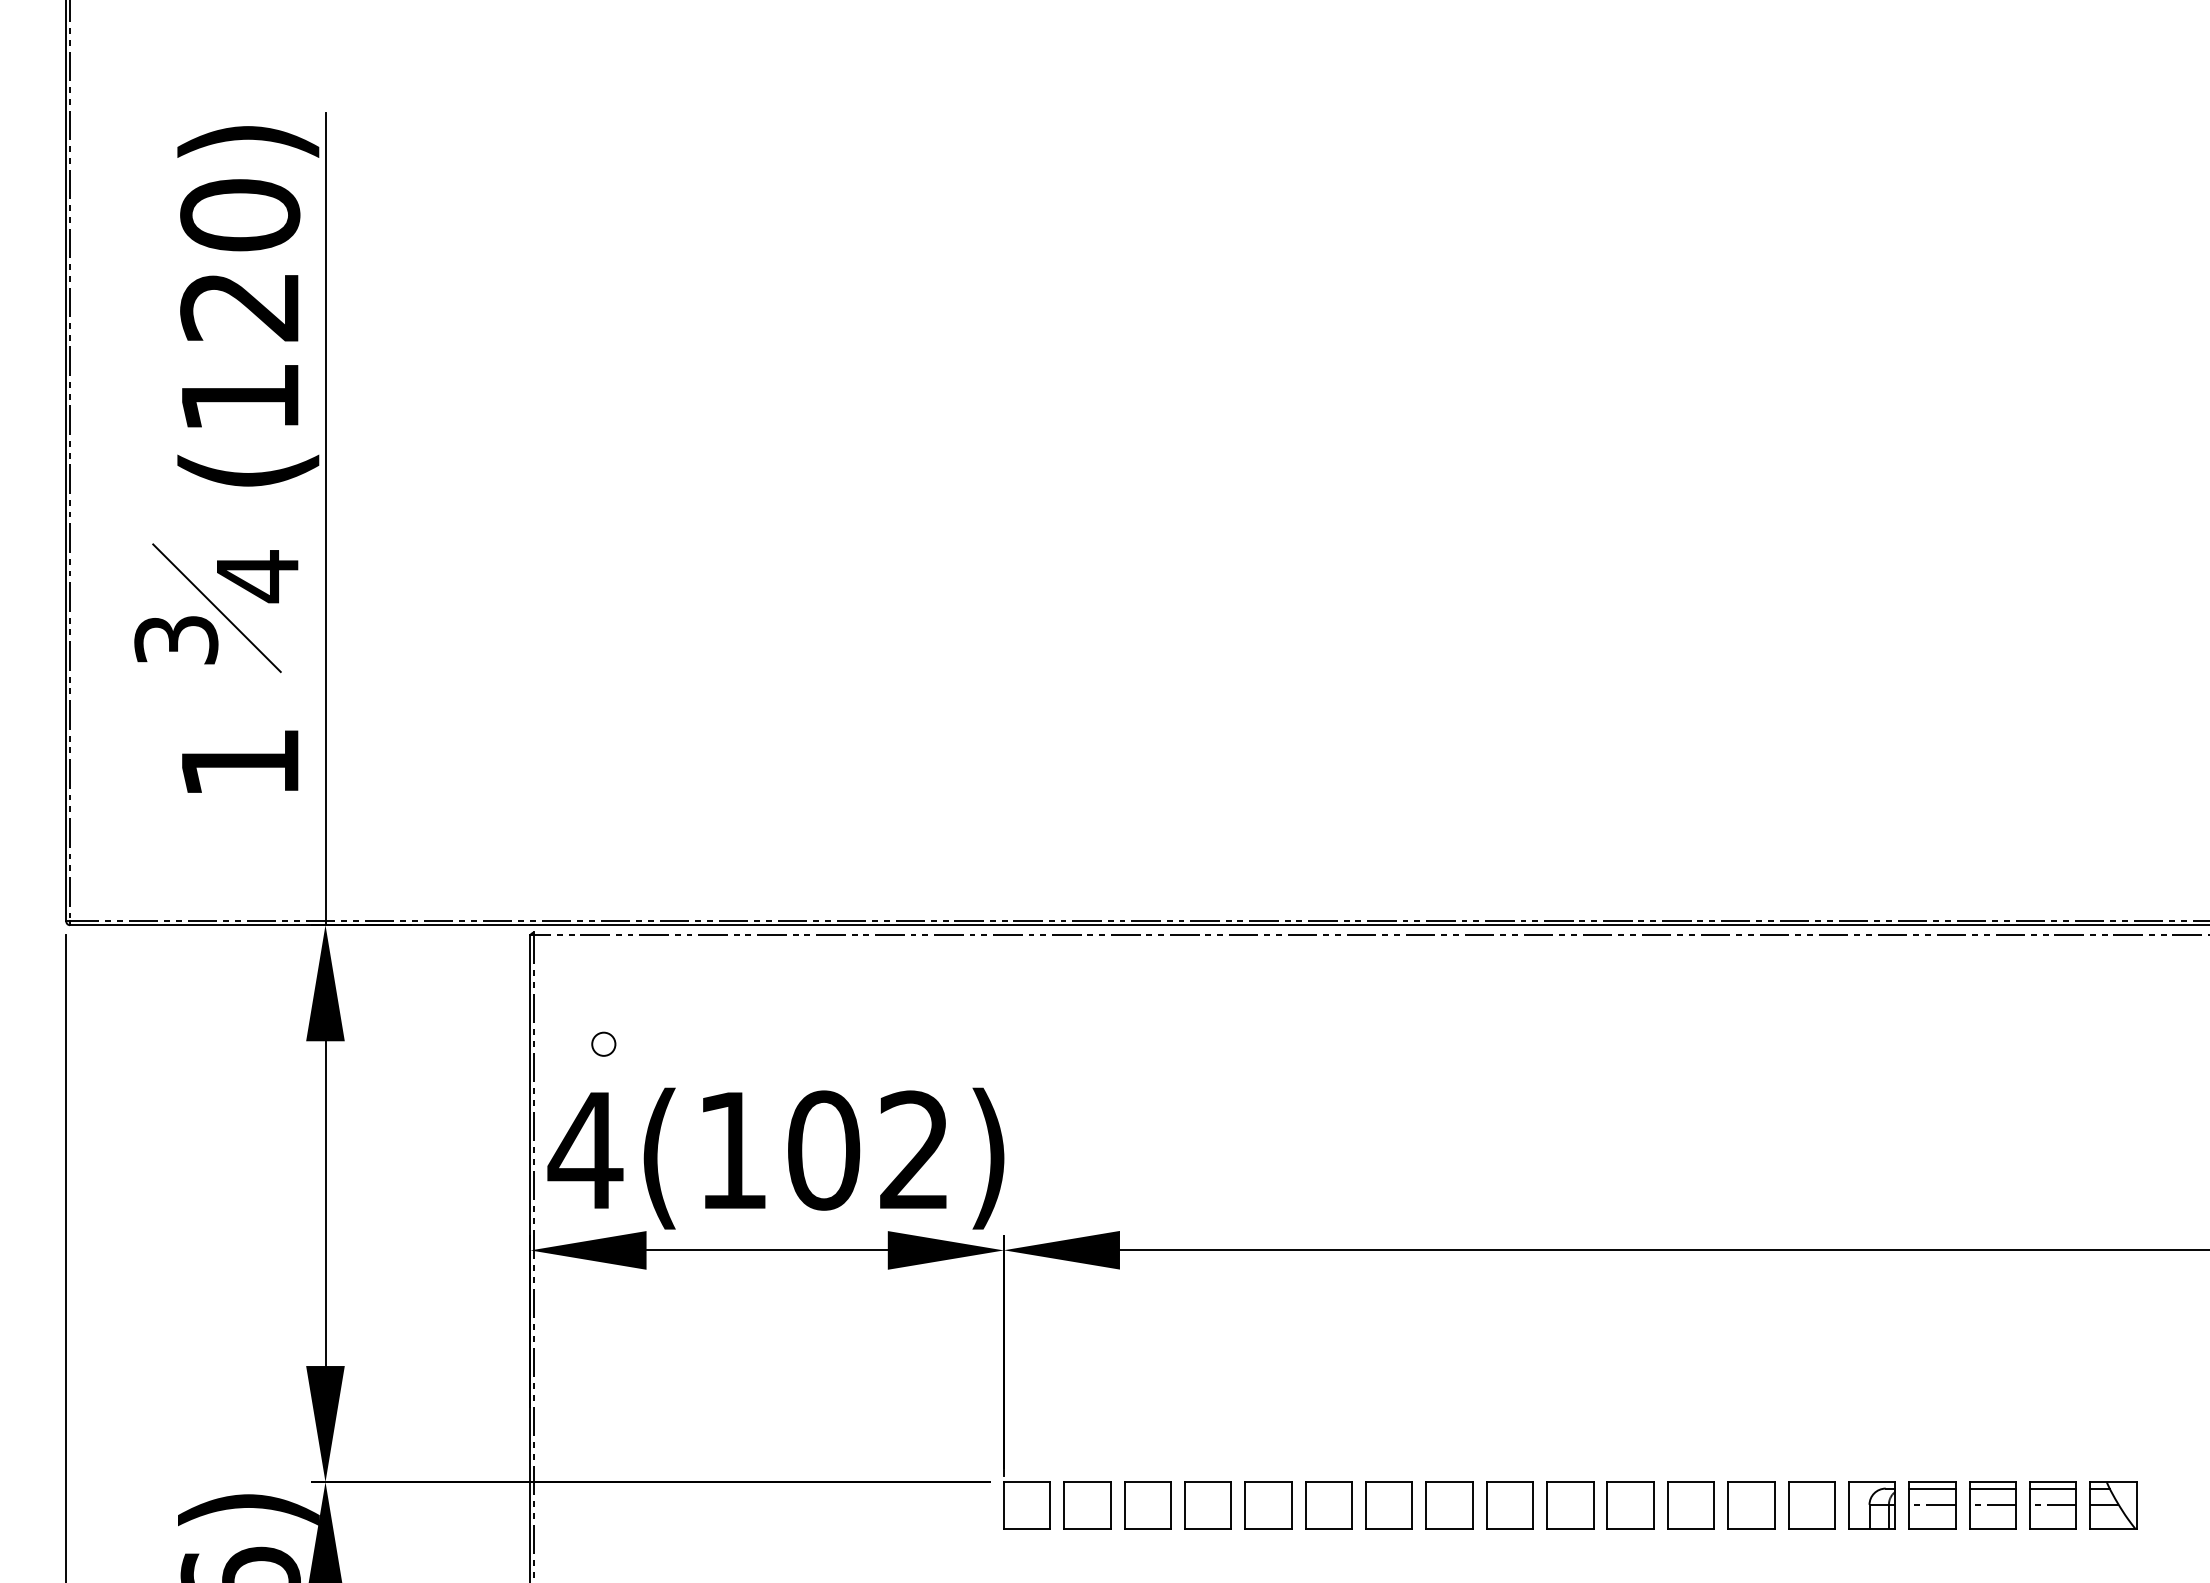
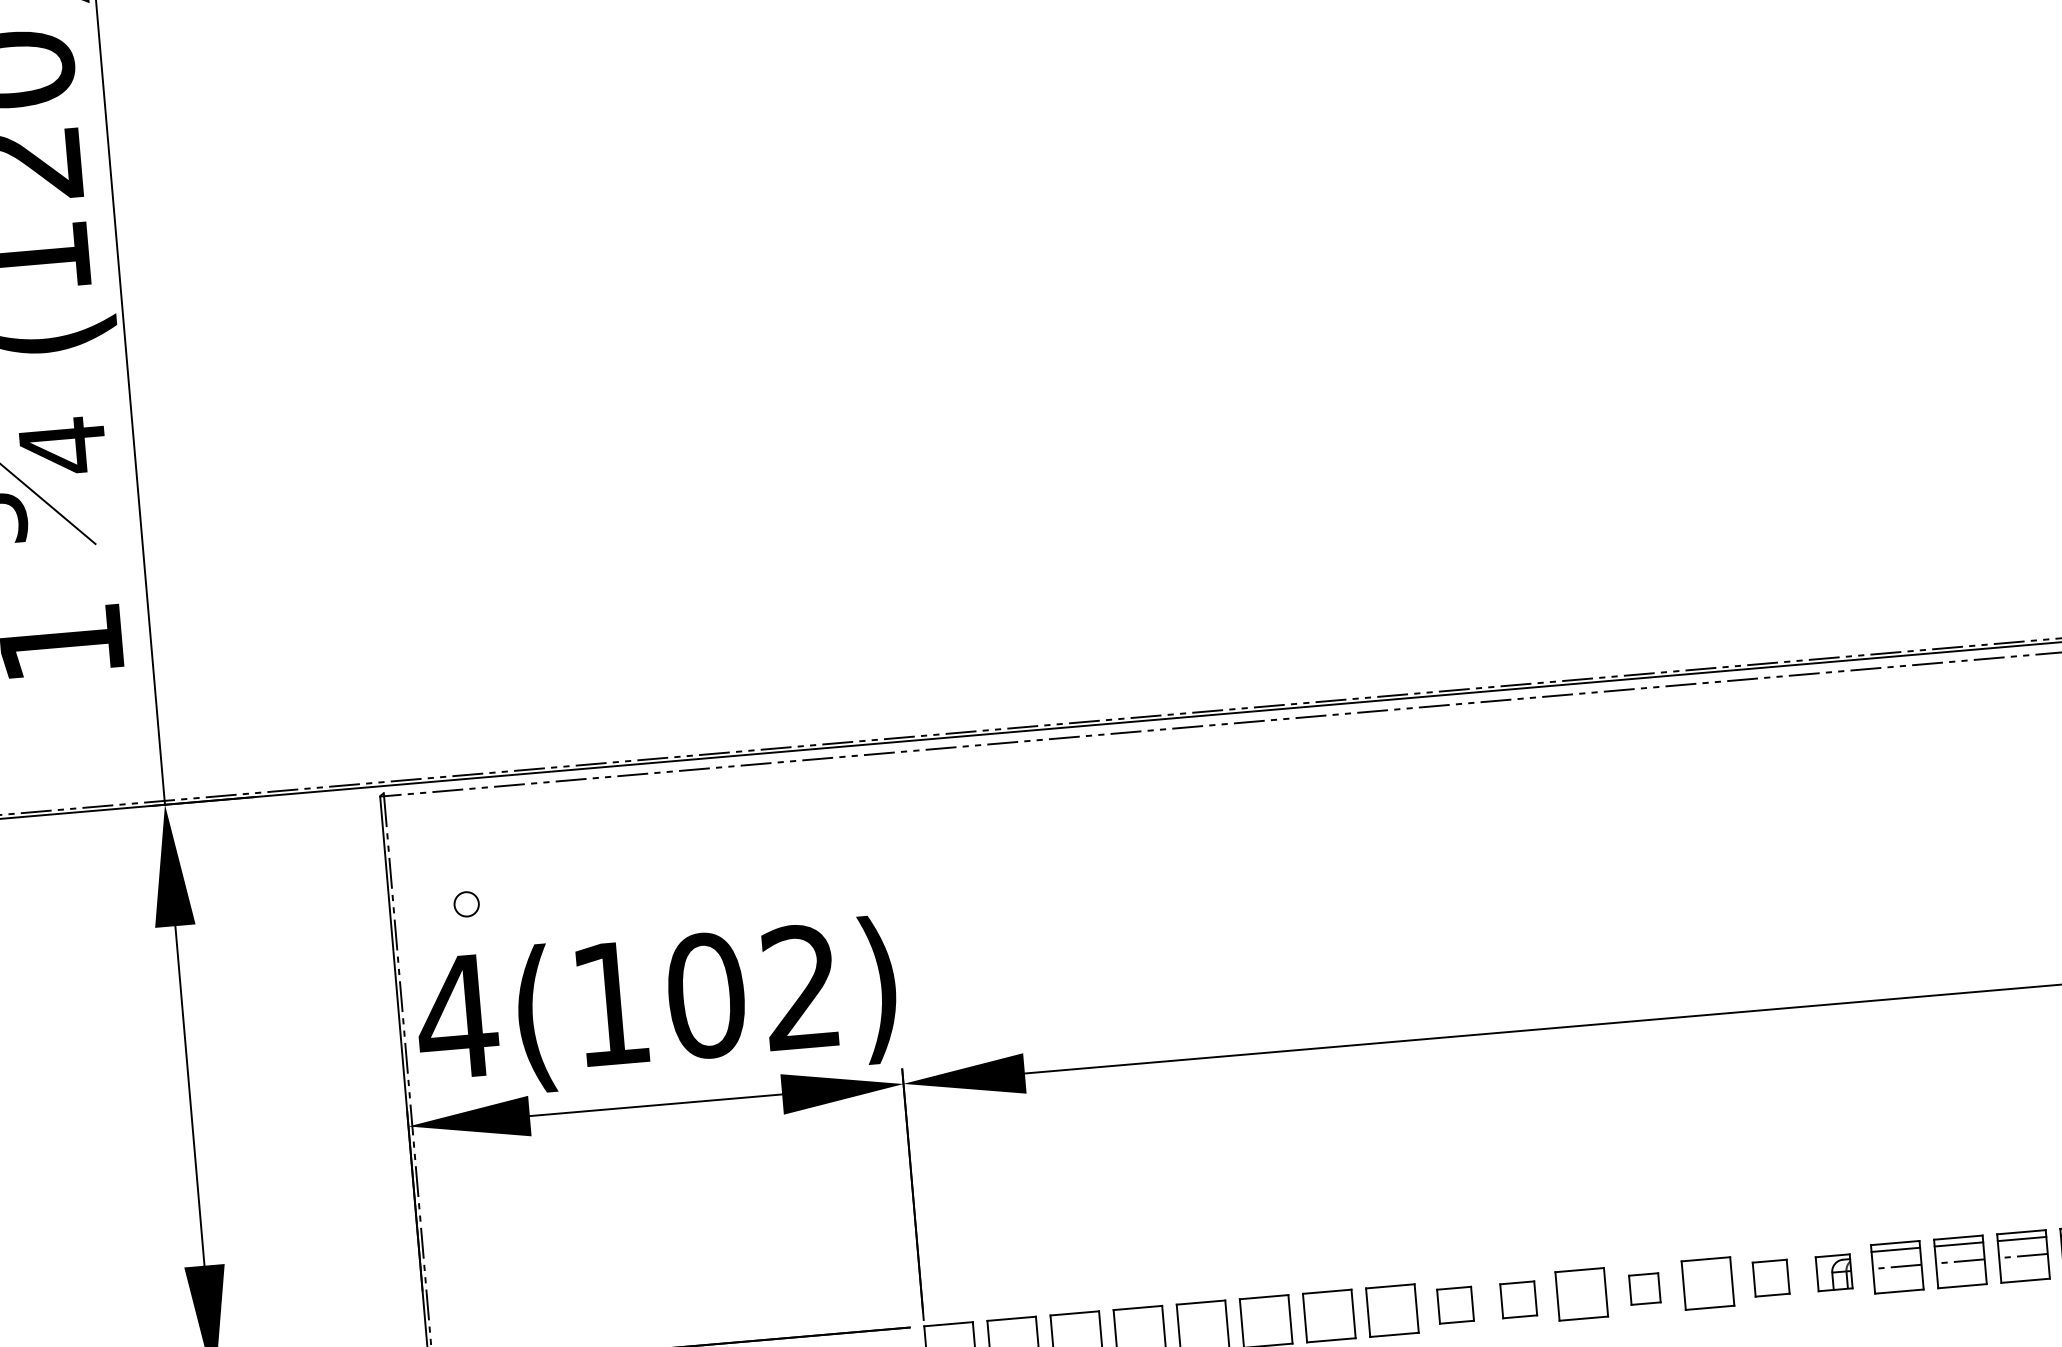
part: (1509, 1505) -> (1455, 1305), size x0.7
part: (1570, 1505) -> (1518, 1299), size x0.7
part: (1690, 1505) -> (1644, 1289), size x0.6
part: (1811, 1505) -> (1770, 1278), size x0.7
part: (1871, 1505) -> (1833, 1272), size x0.7

